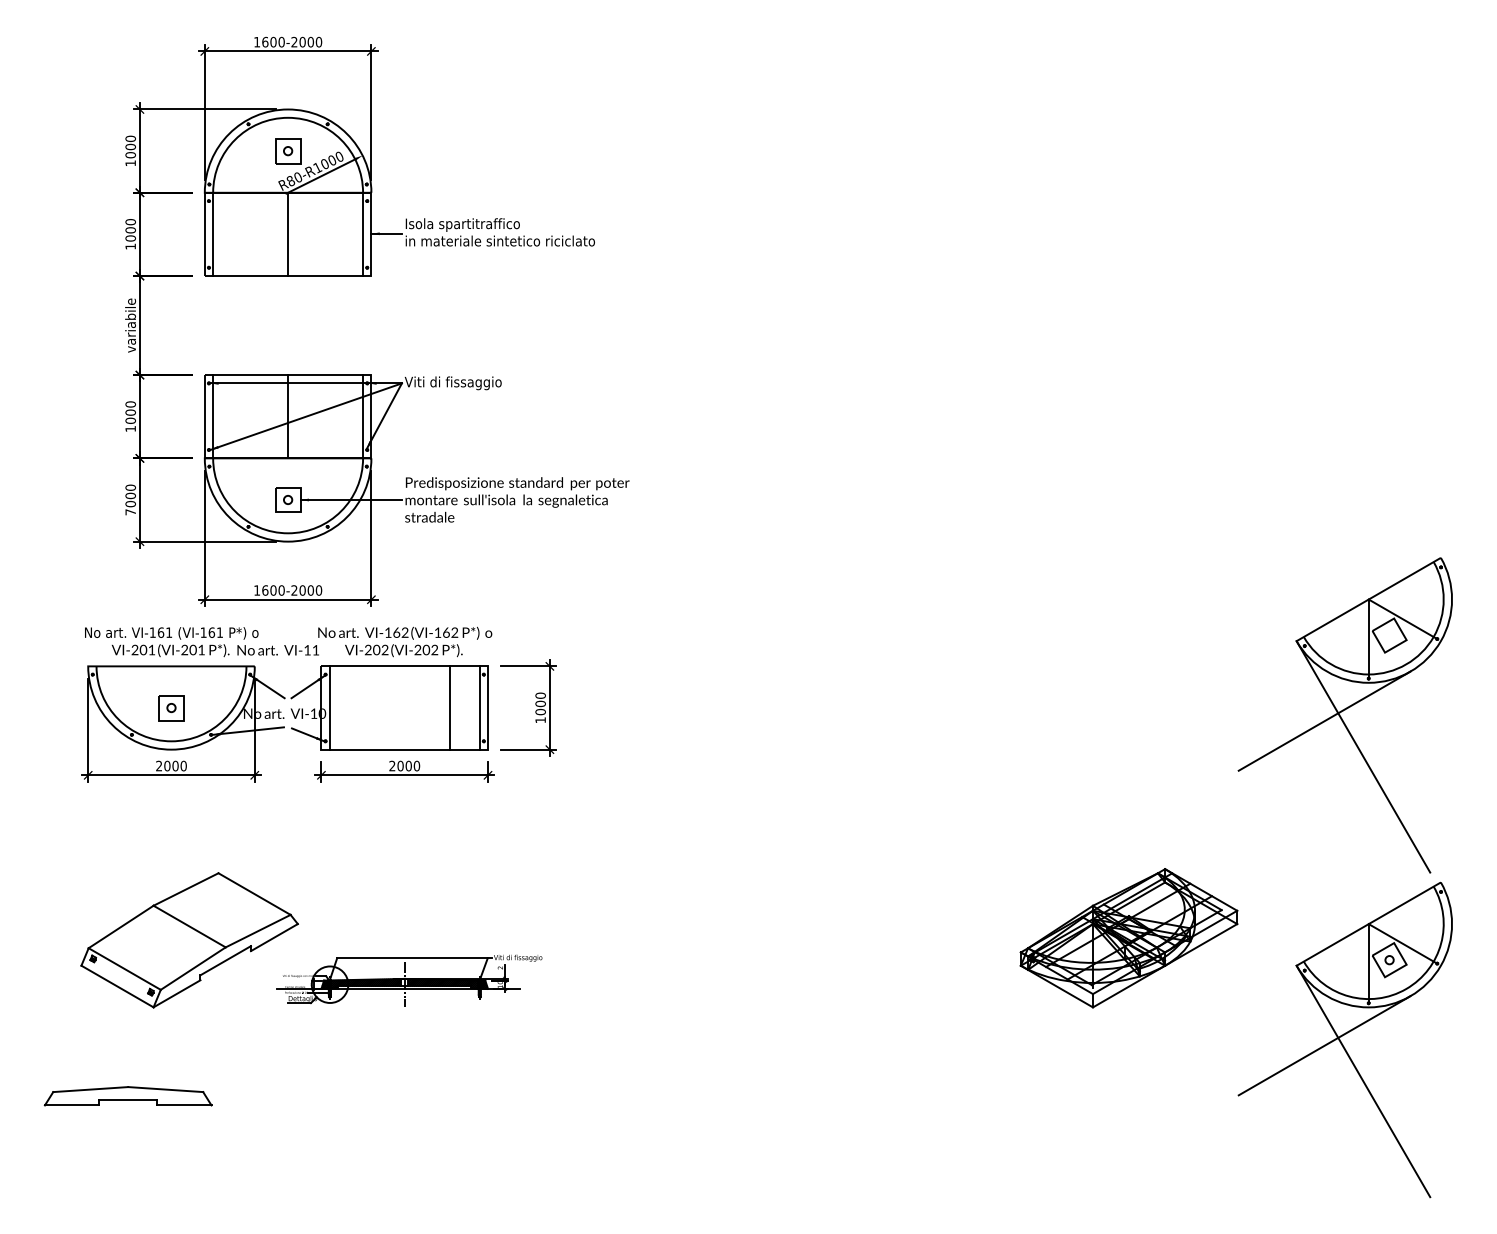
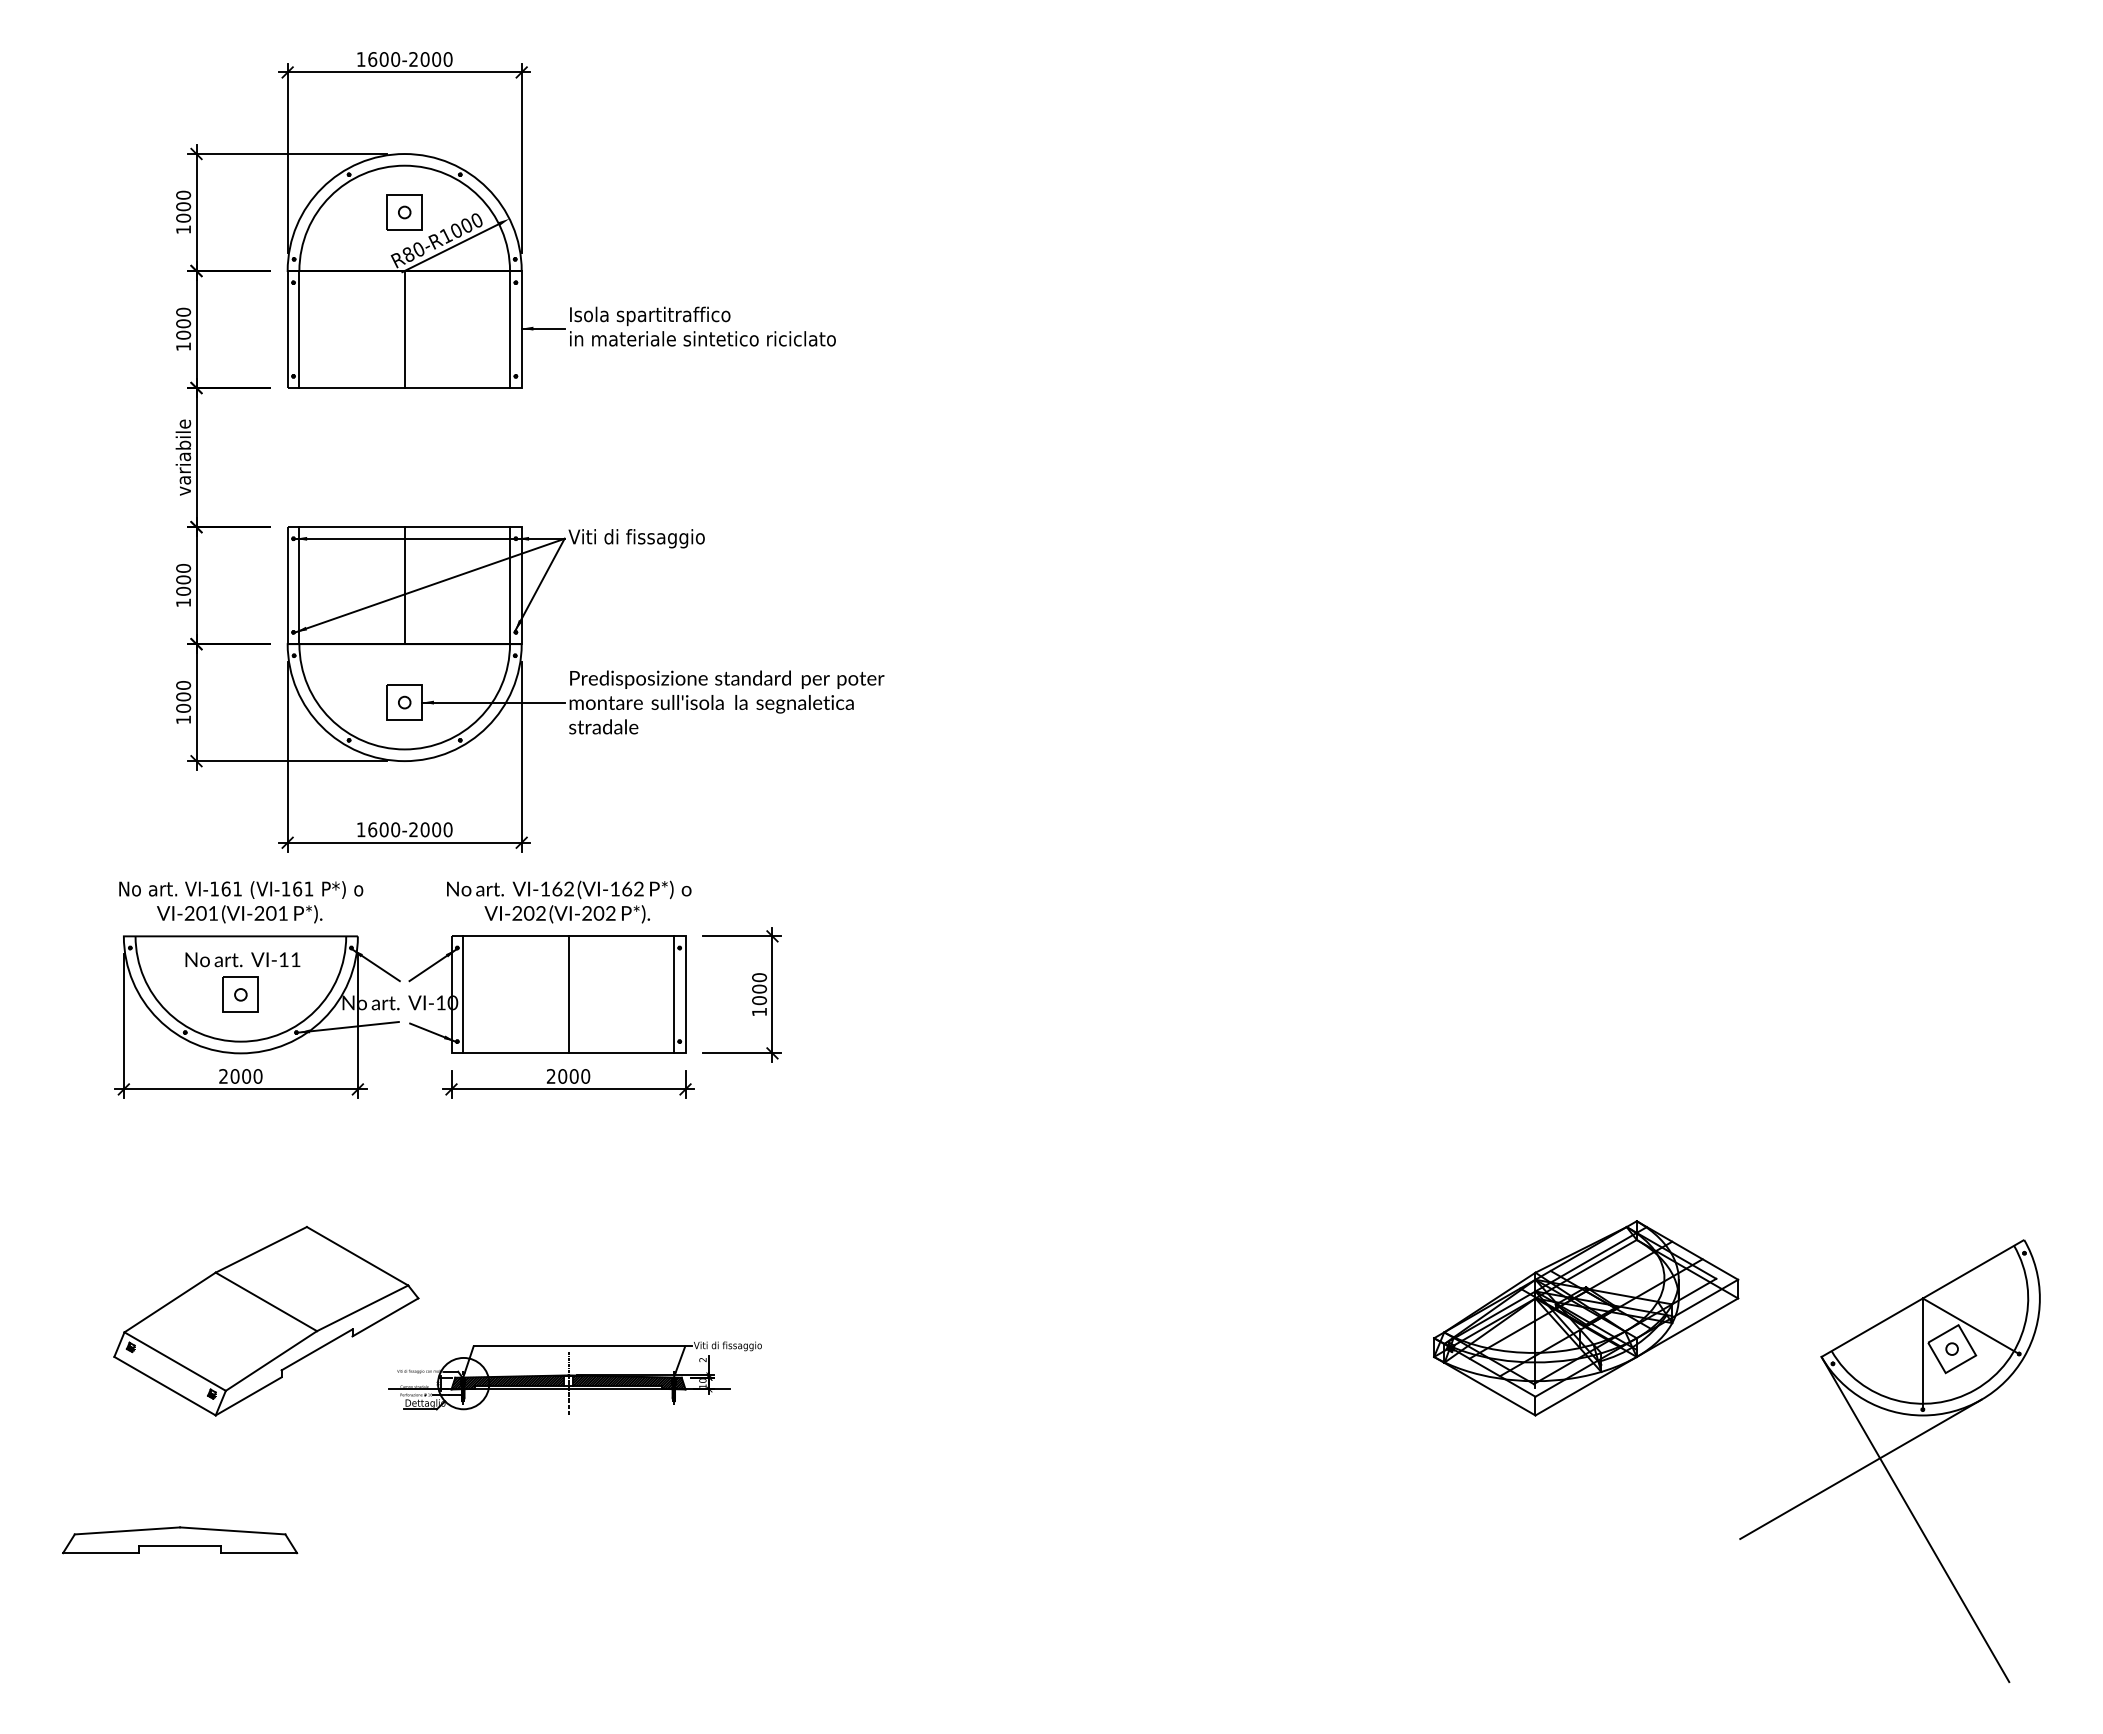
text: (130, 512) -> (183, 719), 7000 -> 1000
text: (278, 650) -> (242, 959), moved
line: (450, 707) -> (568, 994), moved
part: (1344, 714) -> (1889, 1004), removed

